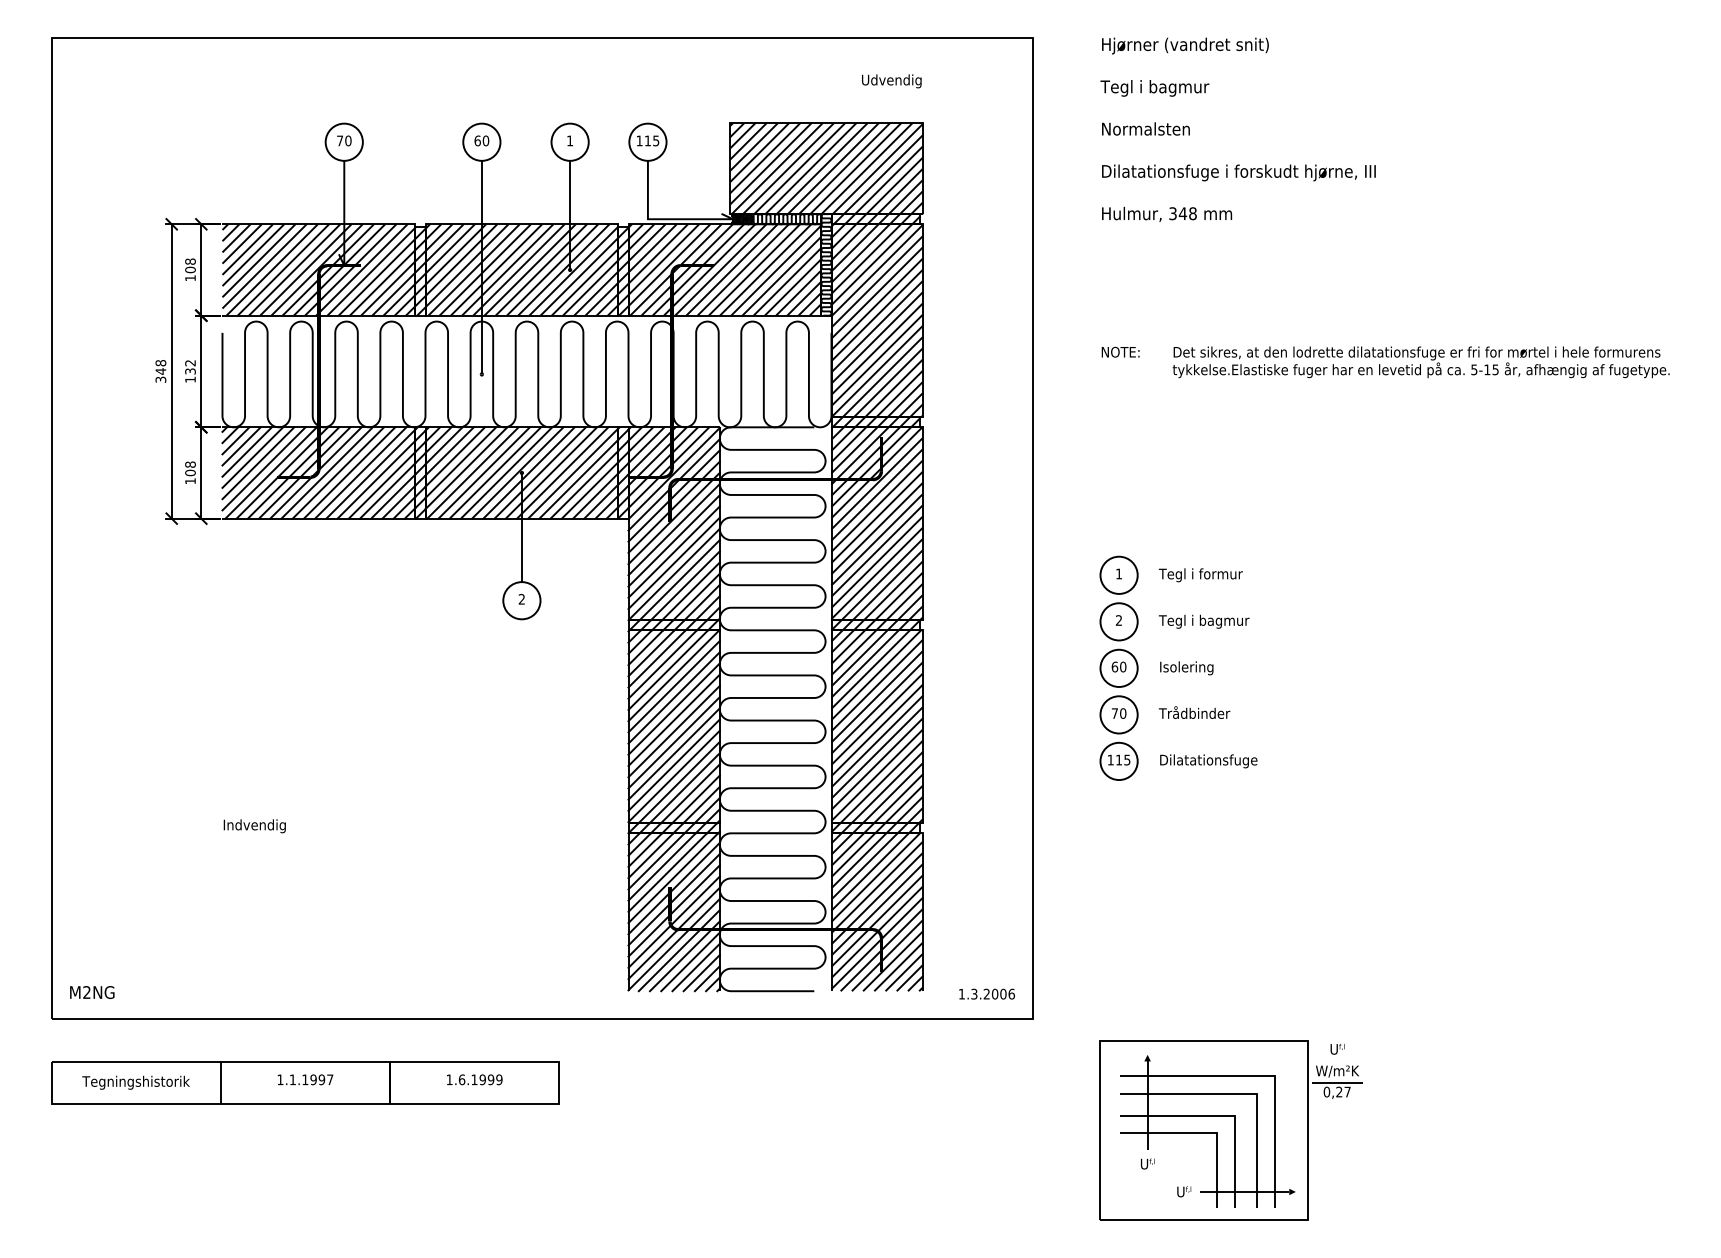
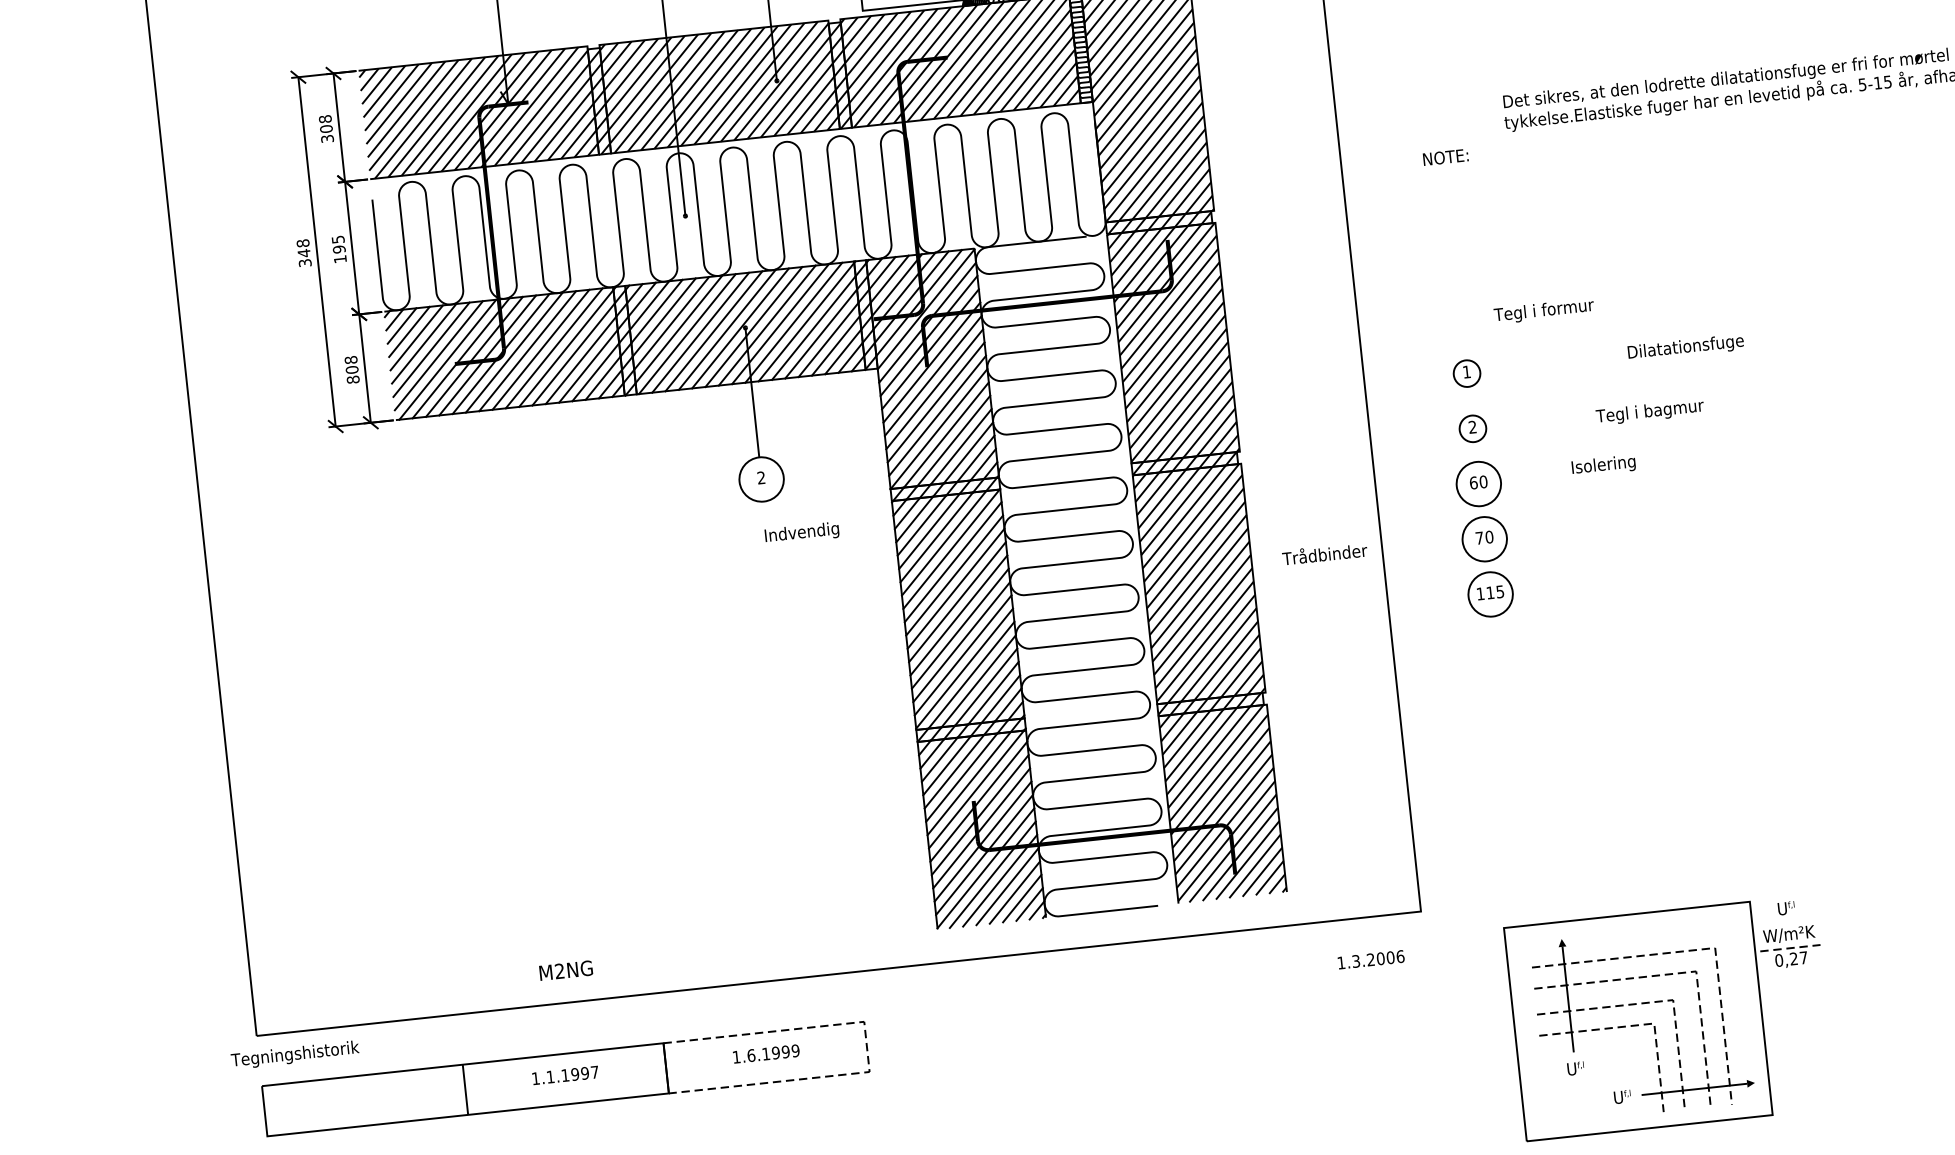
text: (190, 278) -> (327, 139), 108 -> 308
text: (1120, 351) -> (1445, 156), moved
text: (190, 367) -> (338, 244), 132 -> 195
text: (190, 481) -> (353, 380), 108 -> 808
circle: (1118, 574) -> (1466, 372), size x0.6
text: (1200, 575) -> (1543, 311), moved
circle: (1118, 621) -> (1472, 428), size x0.6
text: (1203, 621) -> (1649, 411), moved
text: (1186, 668) -> (1603, 466), moved
text: (1194, 712) -> (1324, 553), moved
text: (1208, 761) -> (1685, 348), moved
text: (254, 826) -> (801, 533), moved
text: (92, 992) -> (566, 970), moved
text: (986, 993) -> (1370, 959), moved
line: (1264, 1075) -> (1703, 948), solid -> dashed
text: (135, 1082) -> (294, 1054), moved
line: (1337, 1082) -> (1790, 947), solid -> dashed
line: (559, 1083) -> (867, 1047), solid -> dashed
line: (1246, 1093) -> (1683, 972), solid -> dashed
line: (1225, 1115) -> (1661, 1001), solid -> dashed
line: (1207, 1133) -> (1642, 1024), solid -> dashed

